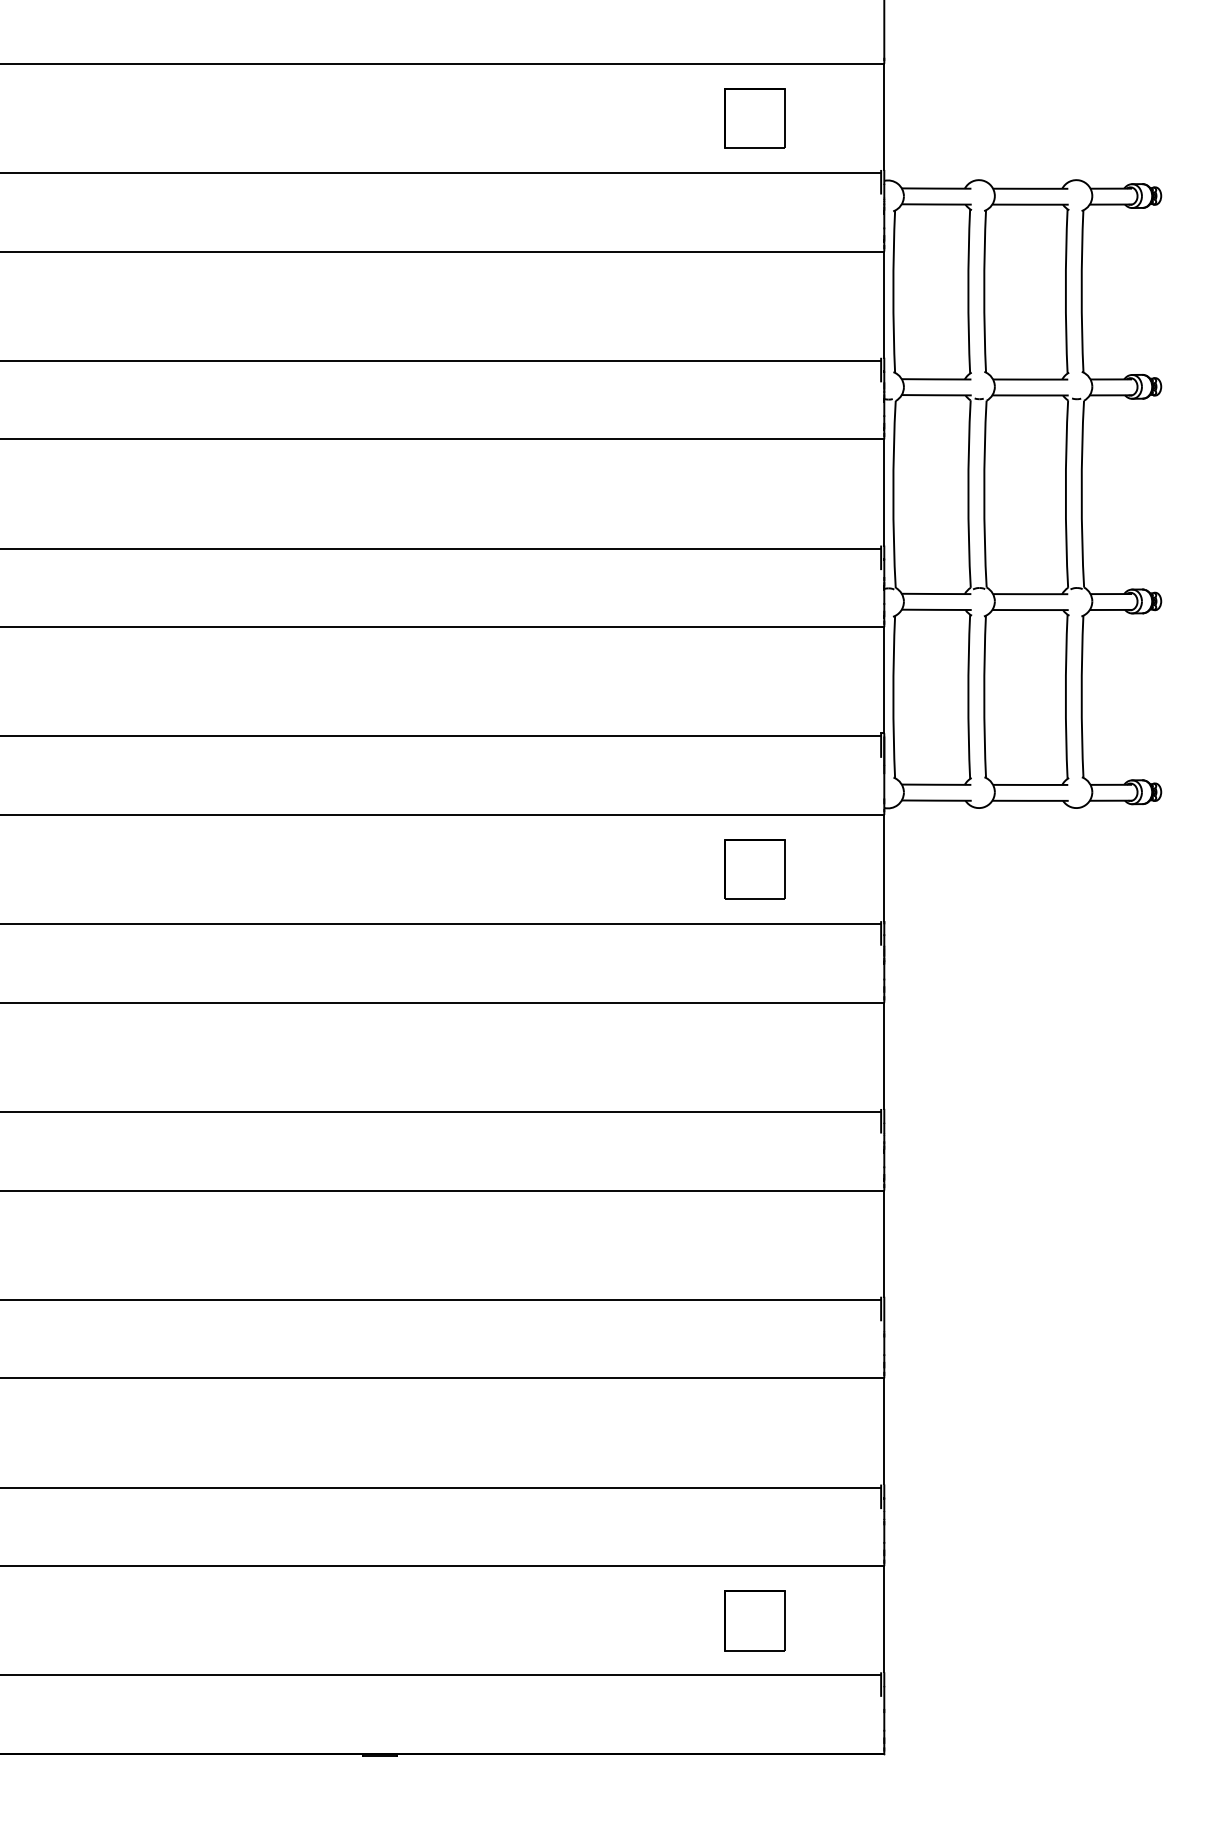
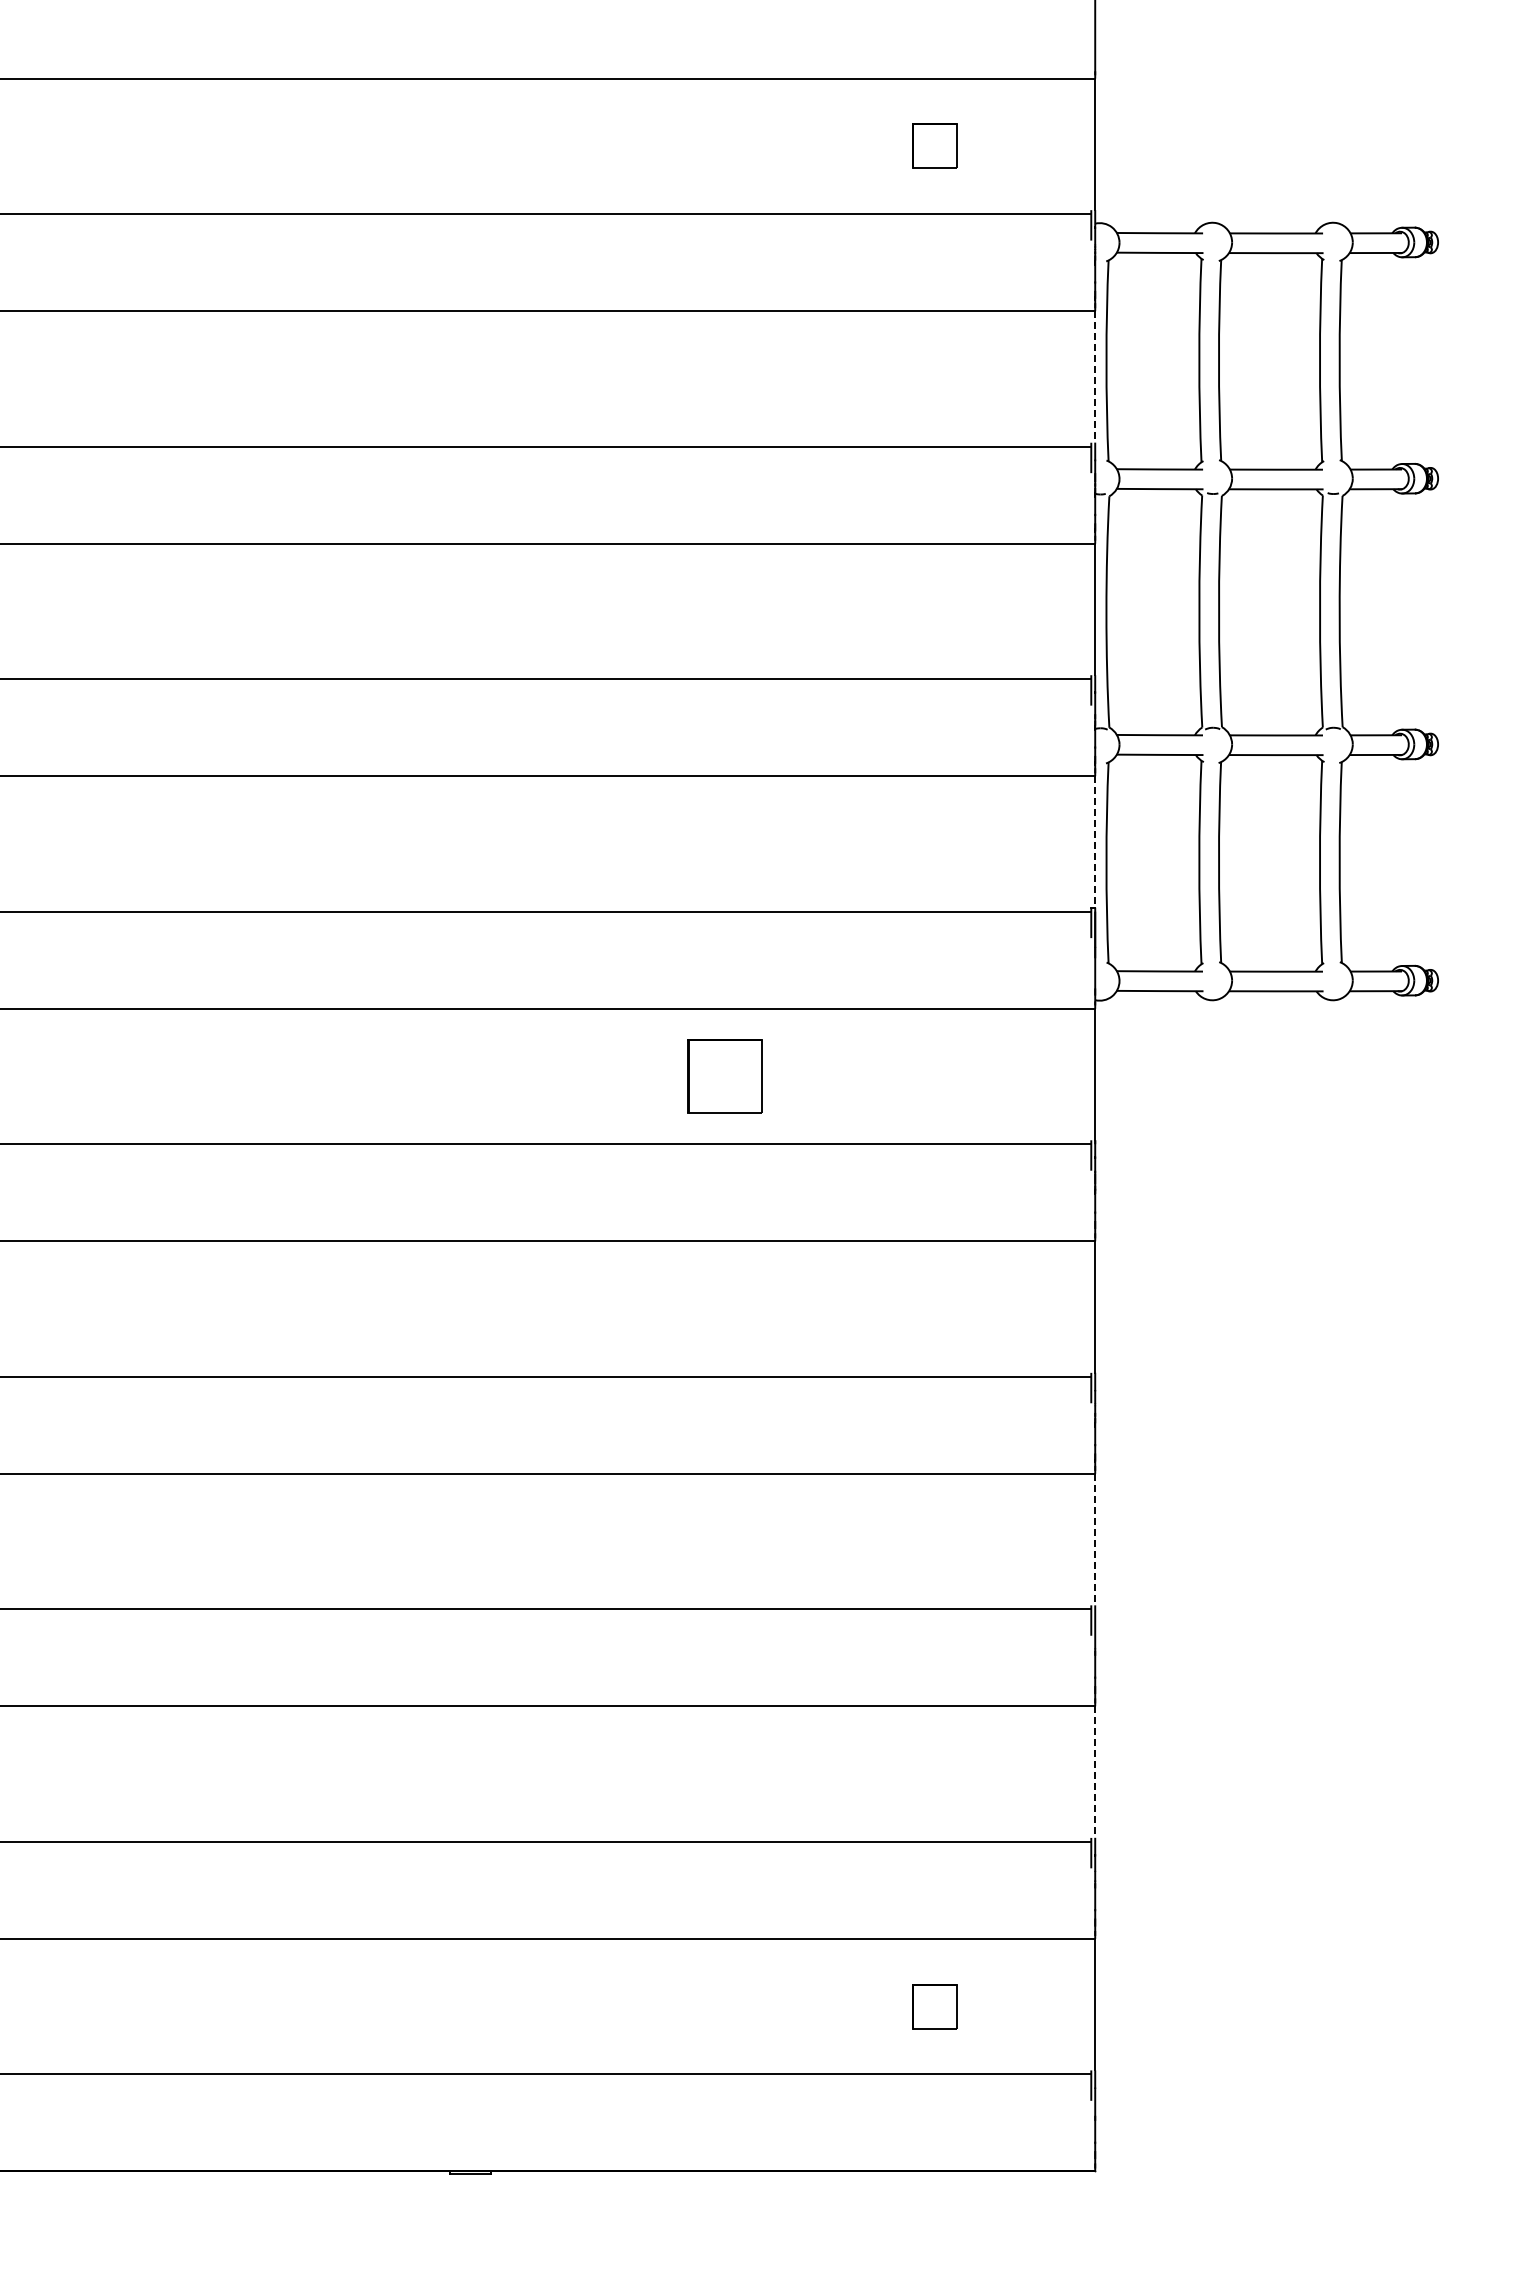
part: (754, 117) -> (934, 145), size x0.6
line: (884, 304) -> (1095, 376), solid -> dashed
line: (884, 679) -> (1095, 841), solid -> dashed
part: (754, 869) -> (724, 1076), moved
line: (884, 1243) -> (1095, 1539), solid -> dashed
line: (884, 1431) -> (1095, 1772), solid -> dashed
part: (754, 1620) -> (934, 2006), size x0.6

